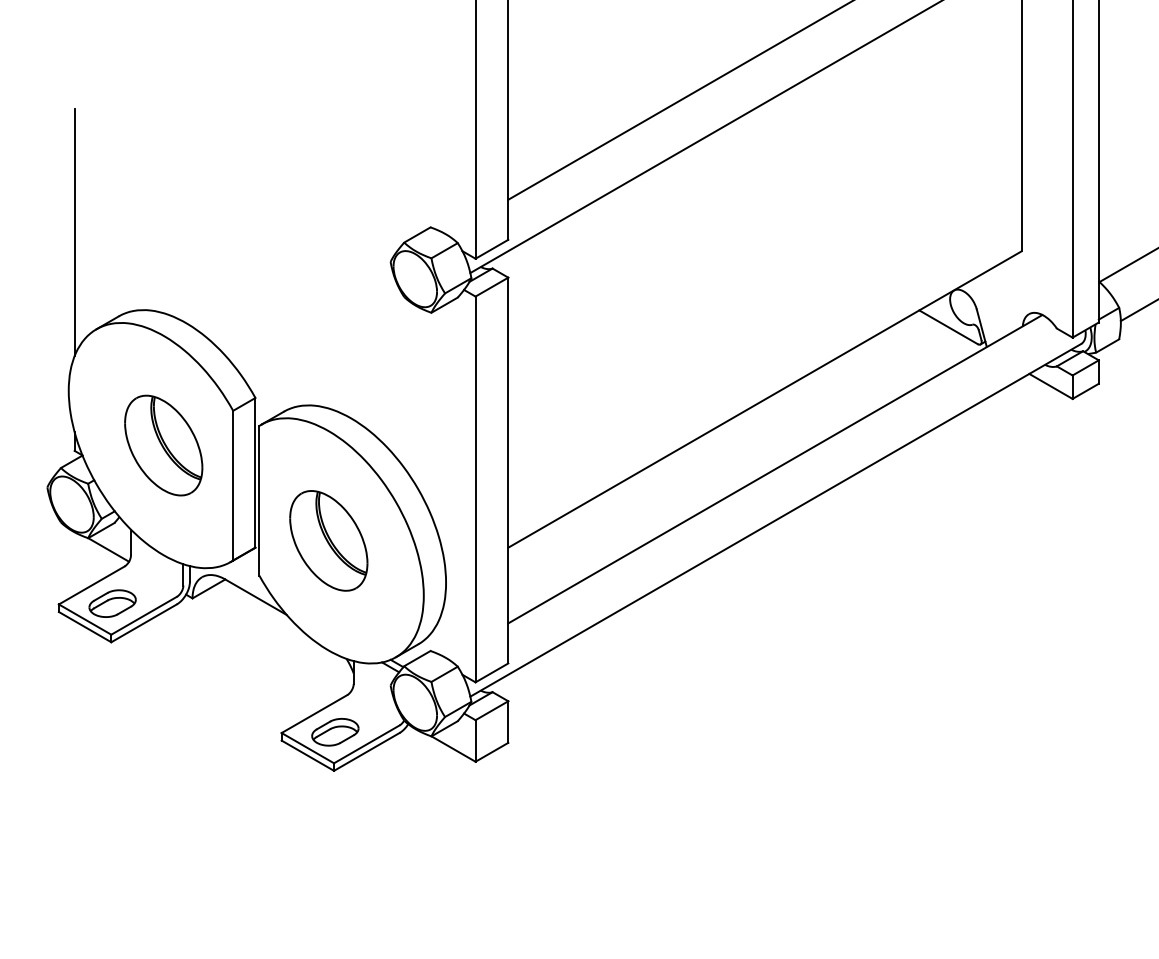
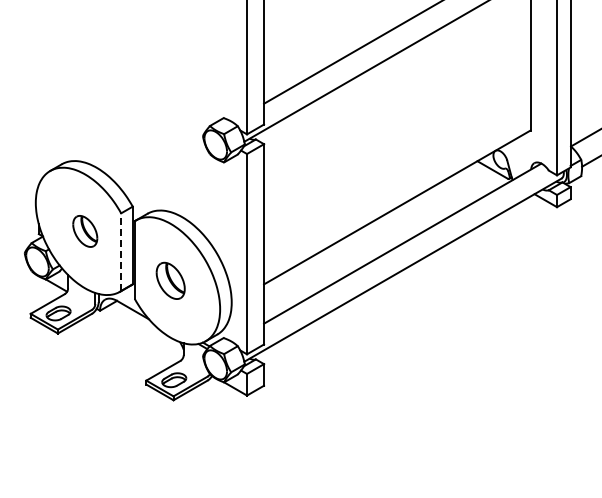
line: (73, 232) -> (38, 120), removed
part: (164, 445) -> (85, 231), size x0.6
line: (233, 486) -> (121, 252), solid -> dashed
part: (328, 540) -> (170, 280), size x0.7

